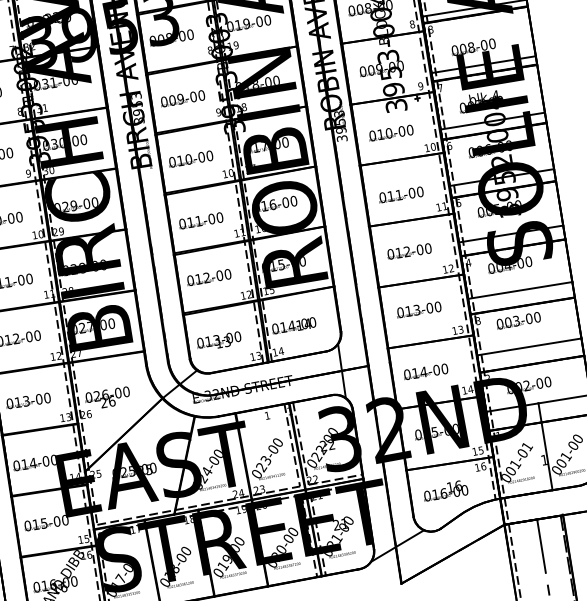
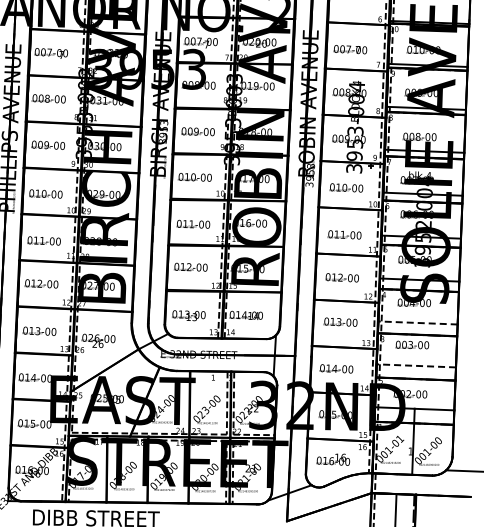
line: (520, 289) -> (418, 322), solid -> dashed
line: (529, 346) -> (416, 365), solid -> dashed

